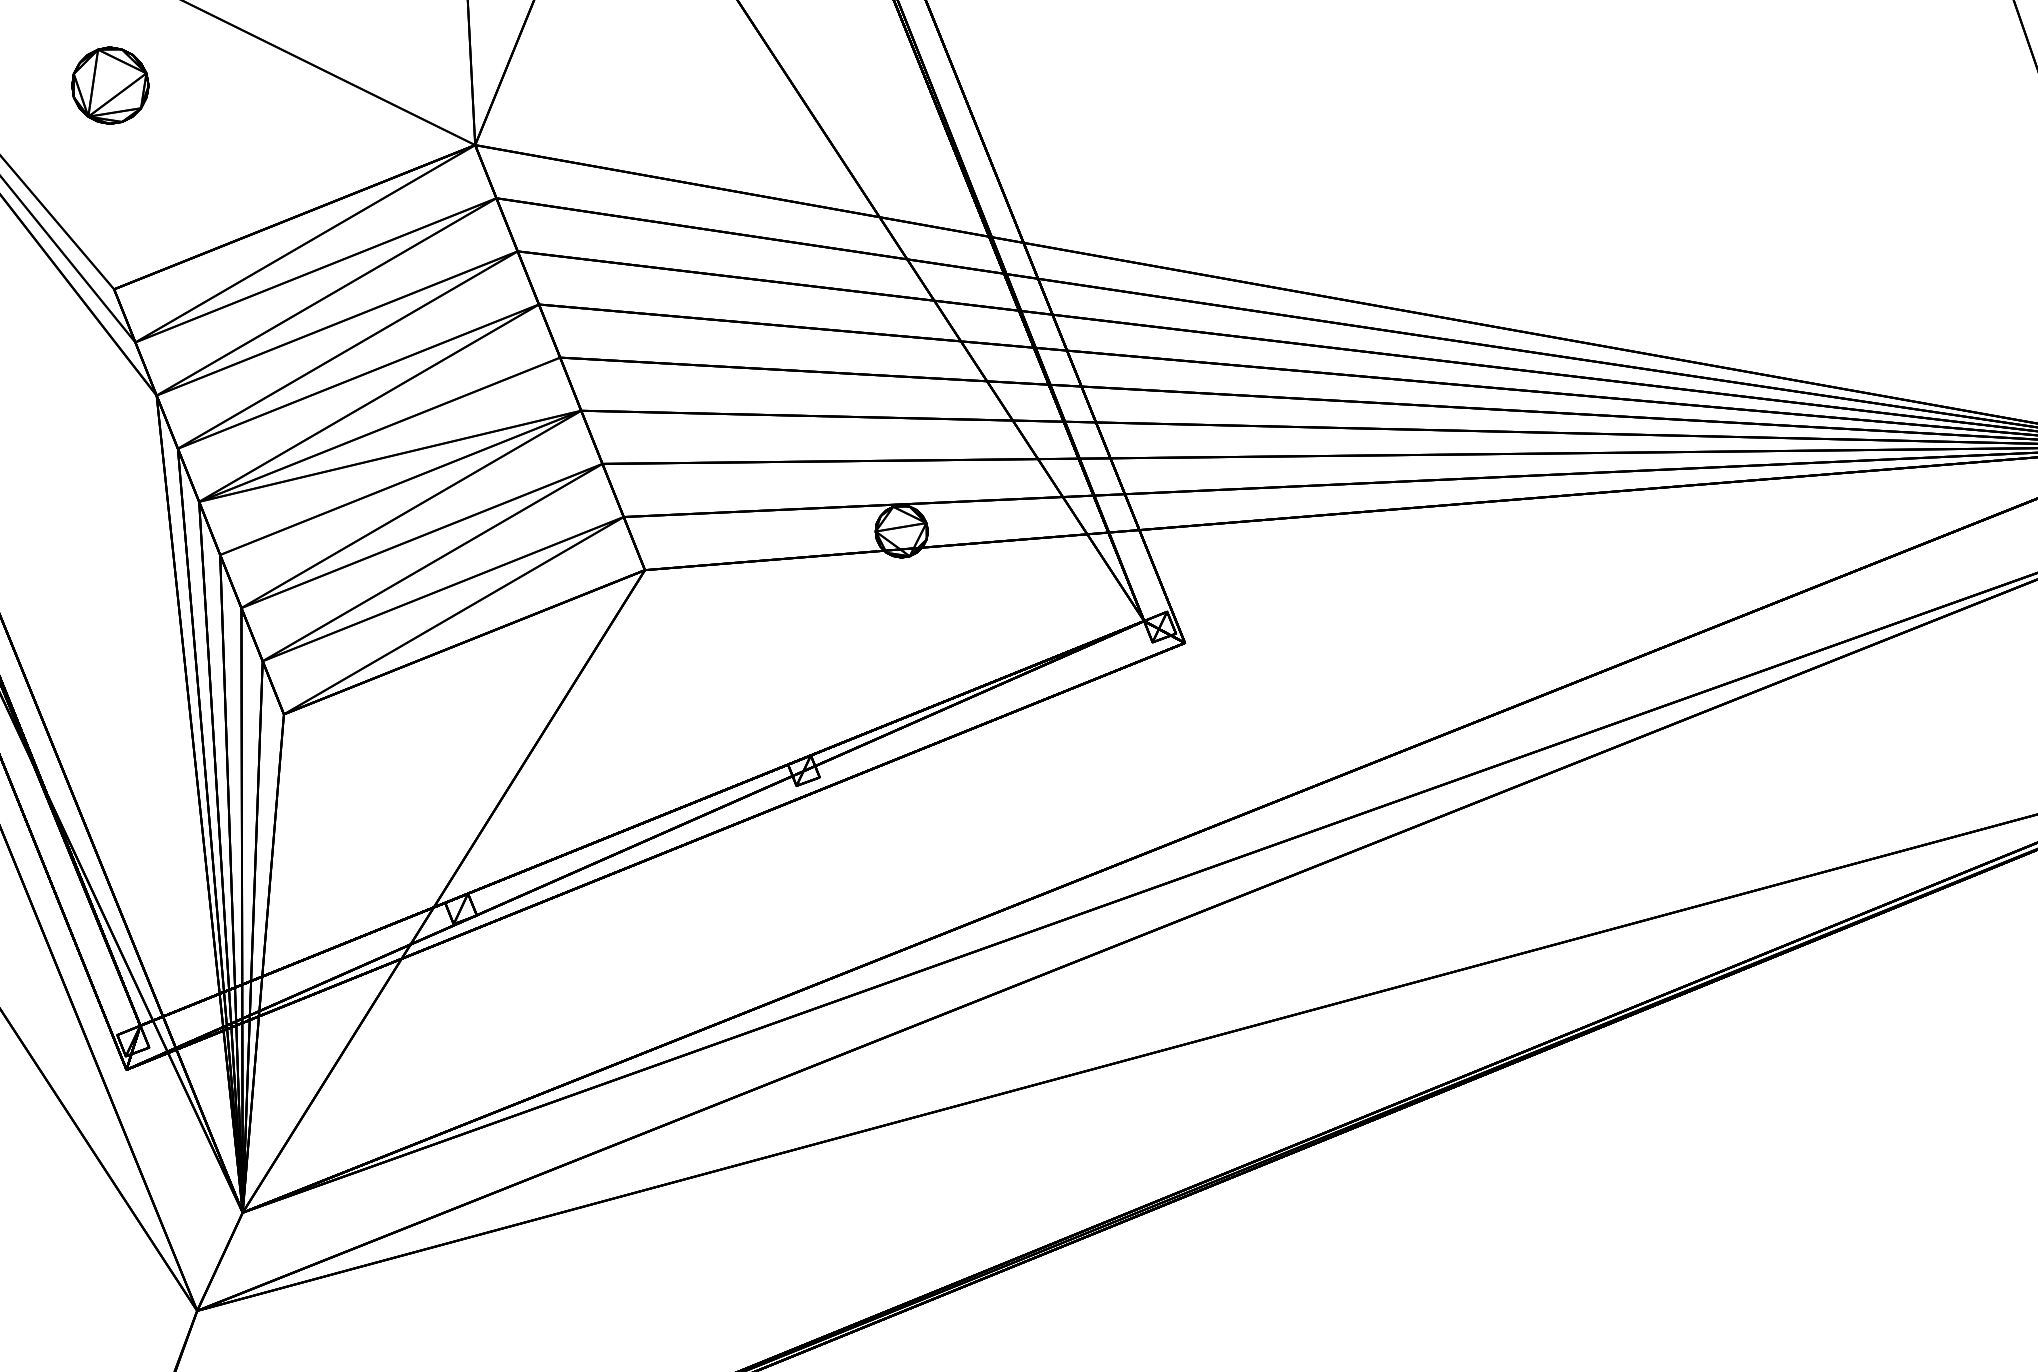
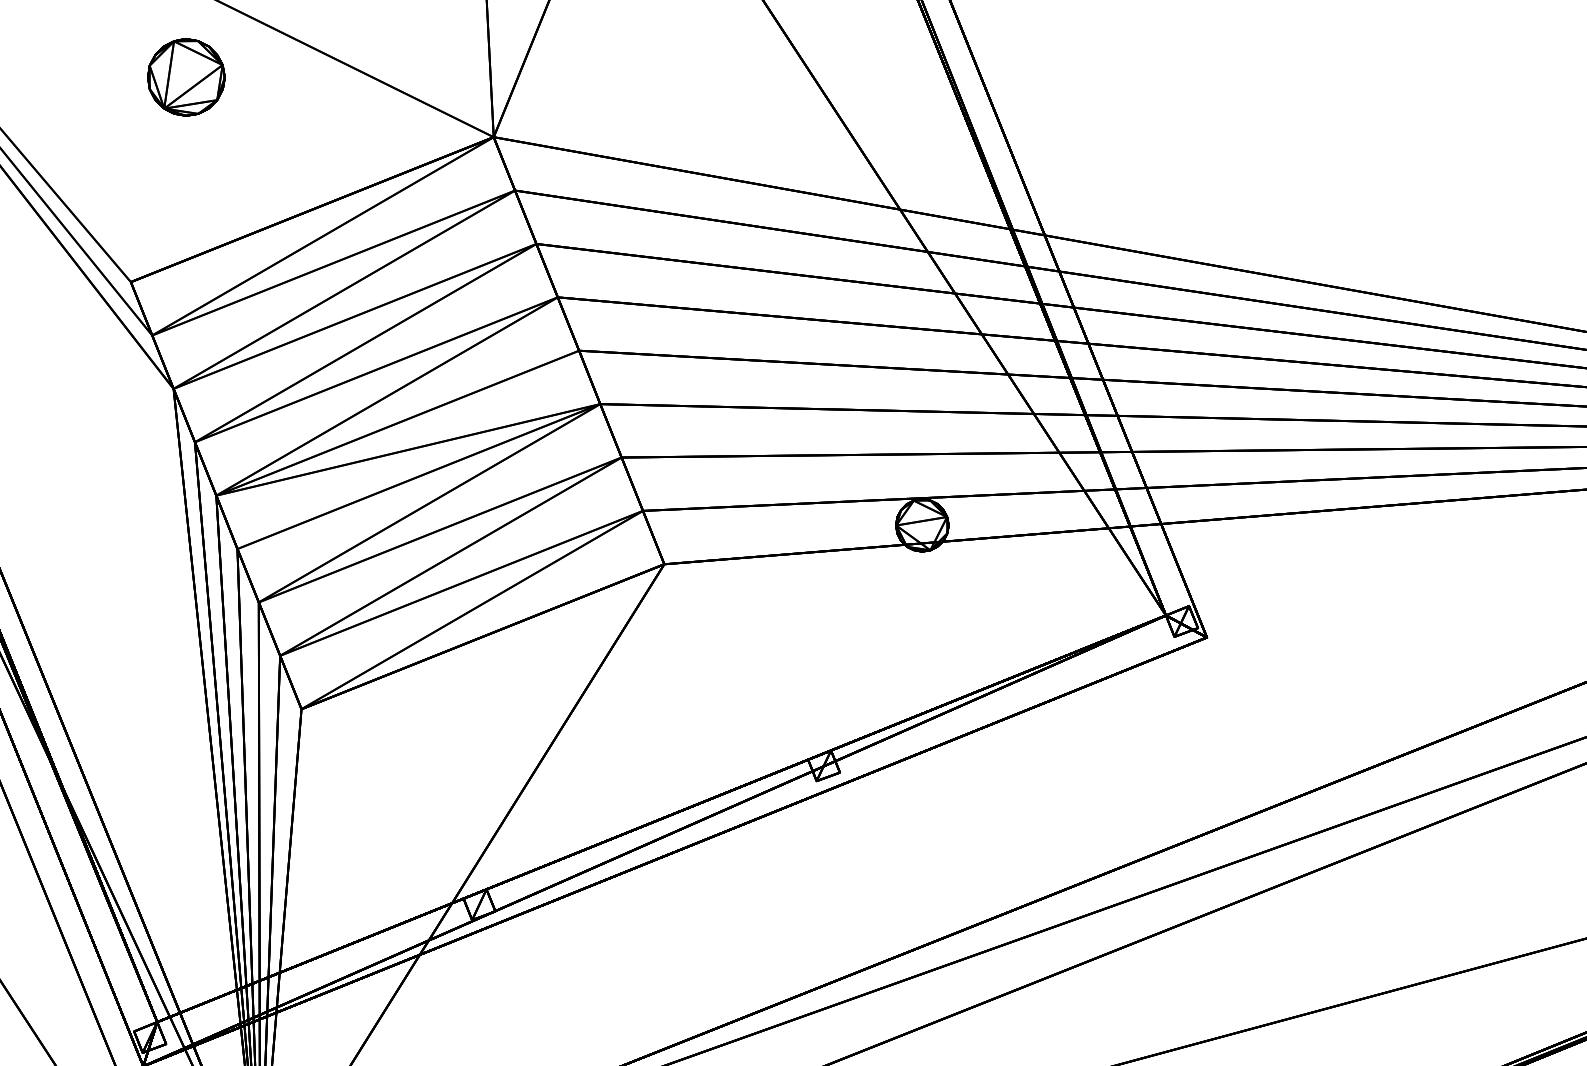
part: (110, 85) -> (186, 77), moved

